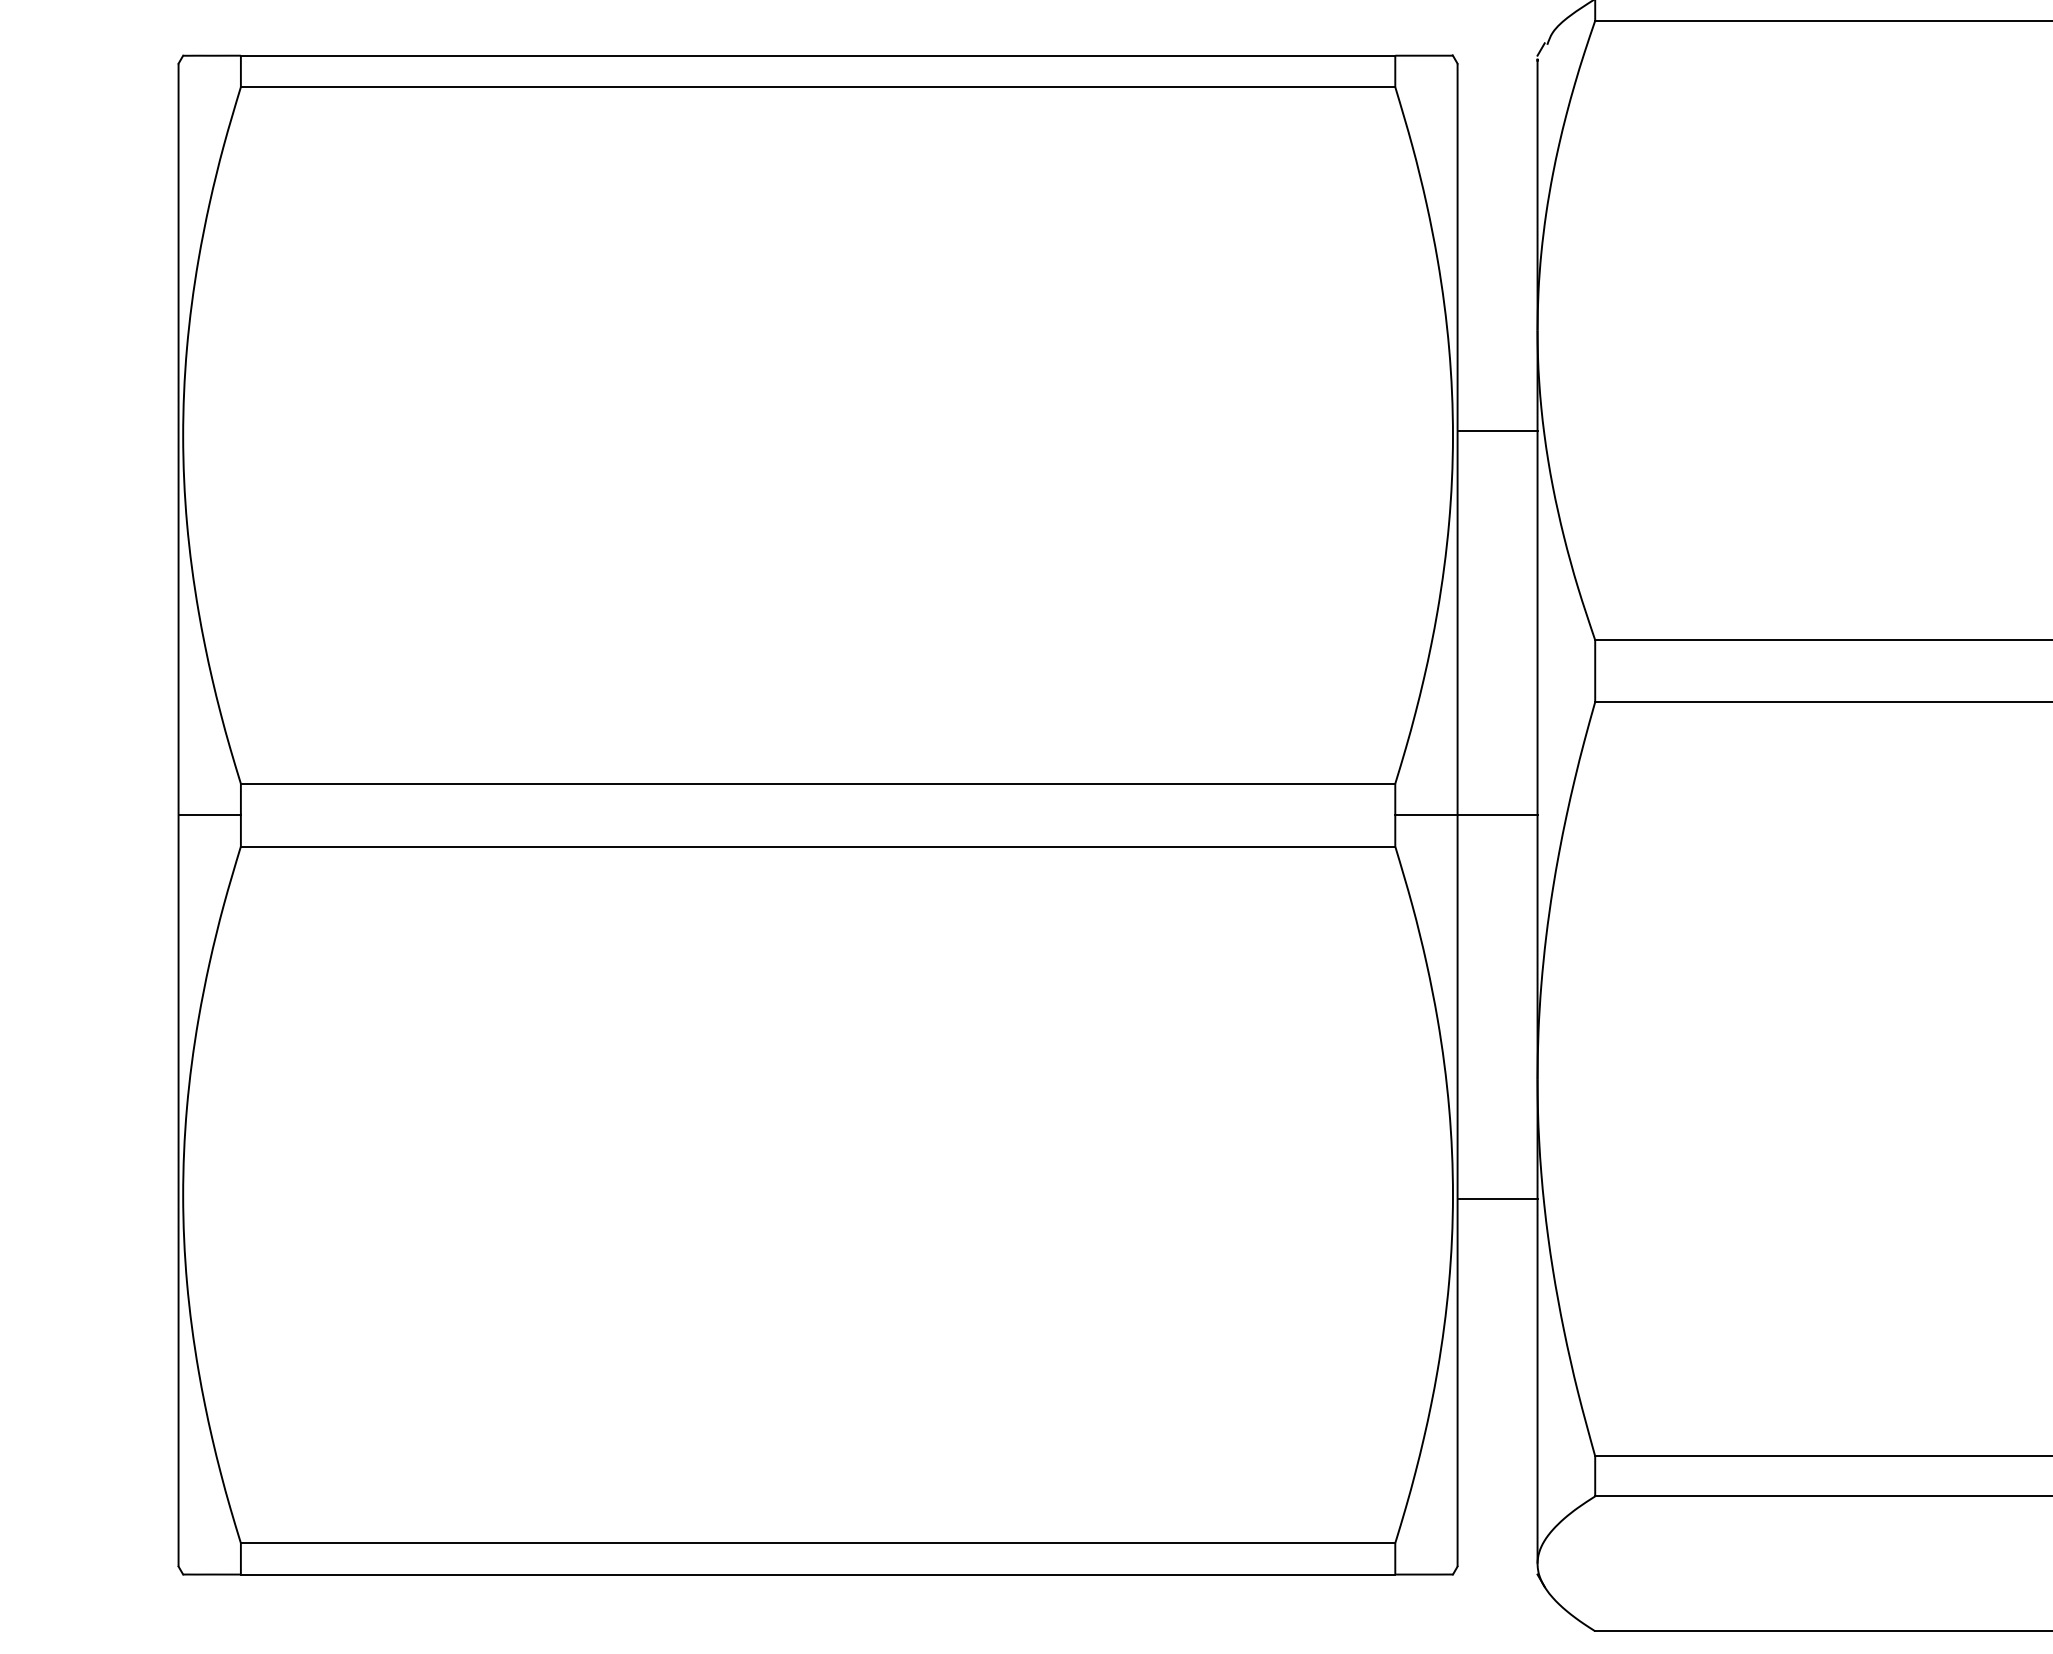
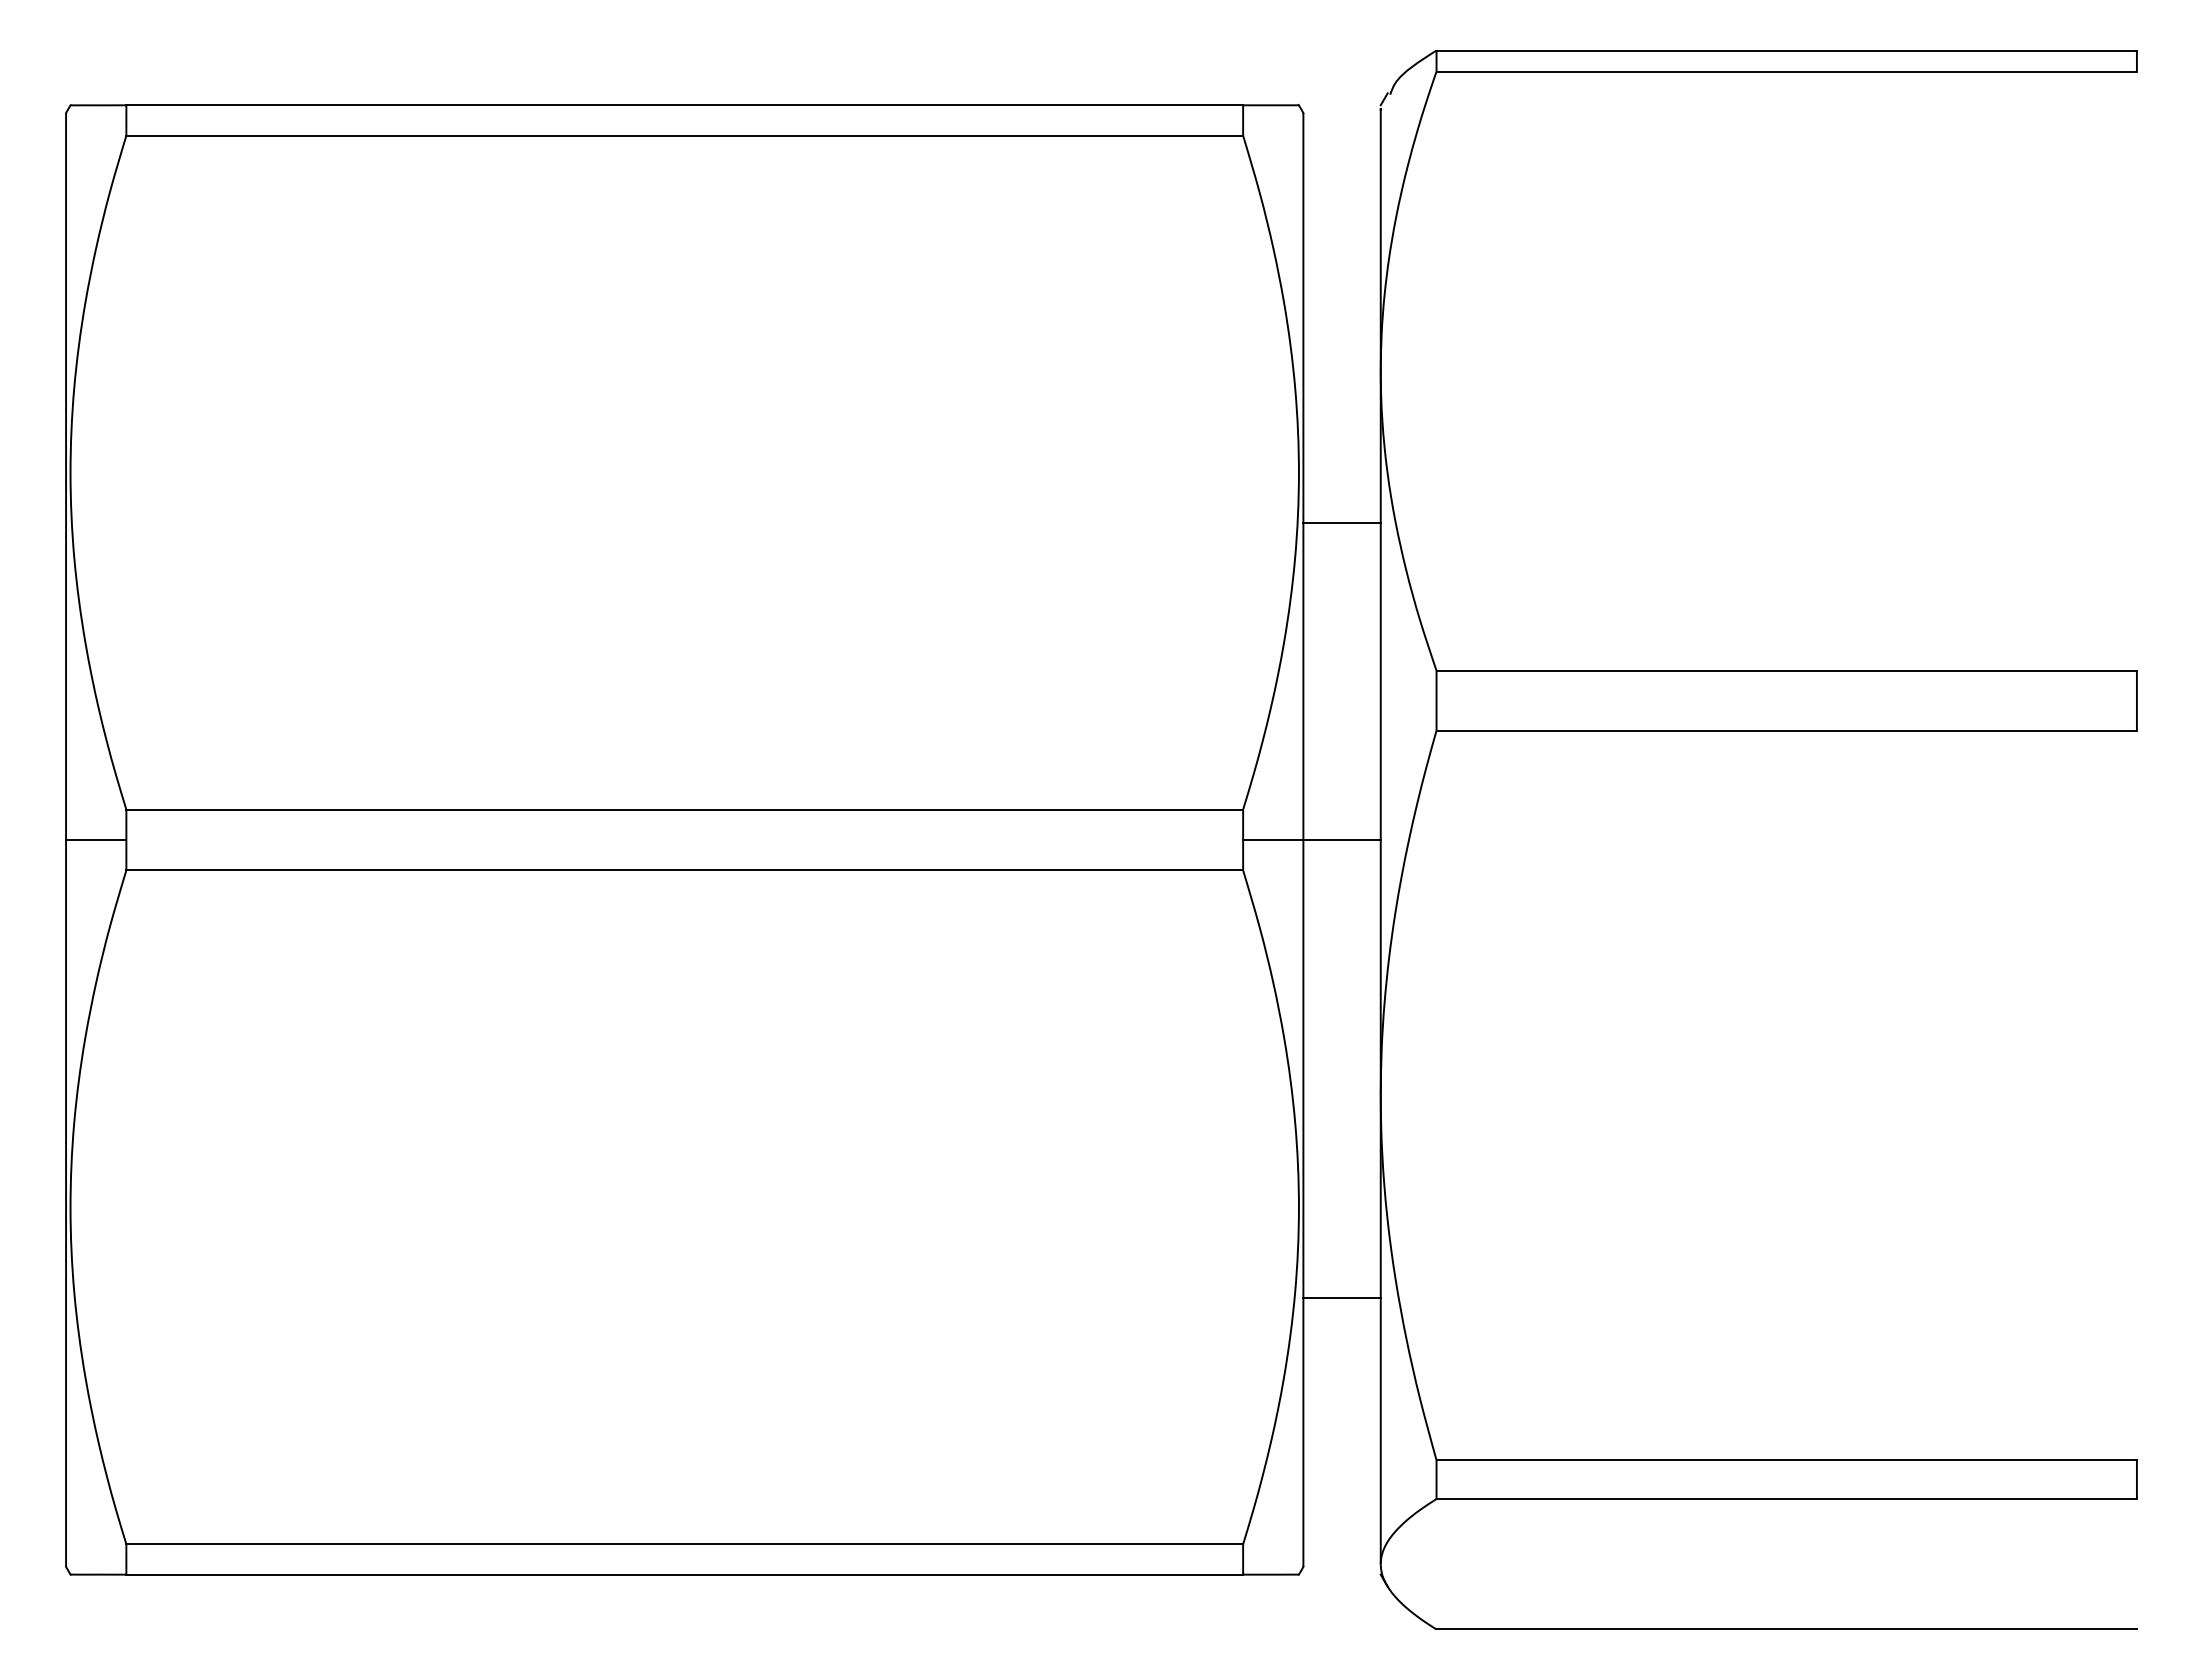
line: (1496, 431) -> (1341, 522), moved
line: (1496, 1199) -> (1341, 1298), moved

